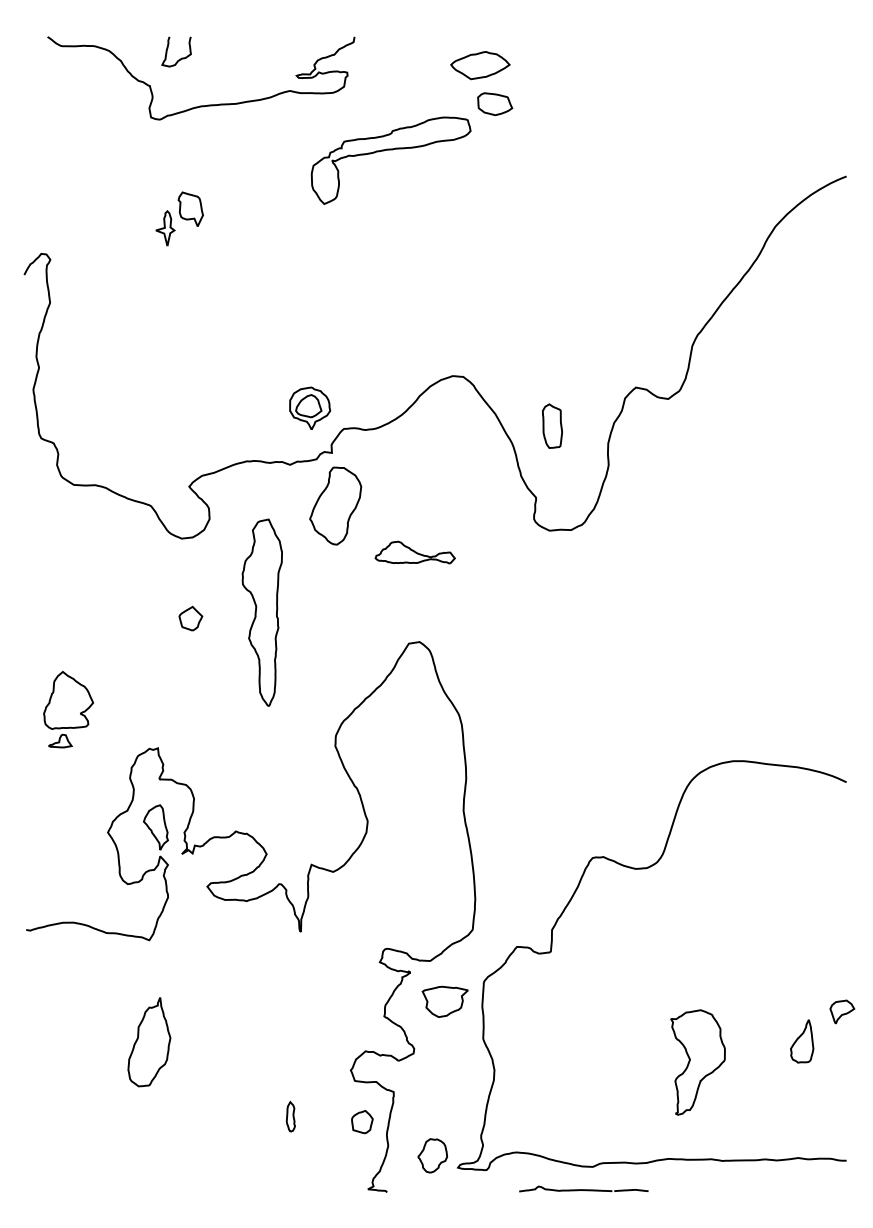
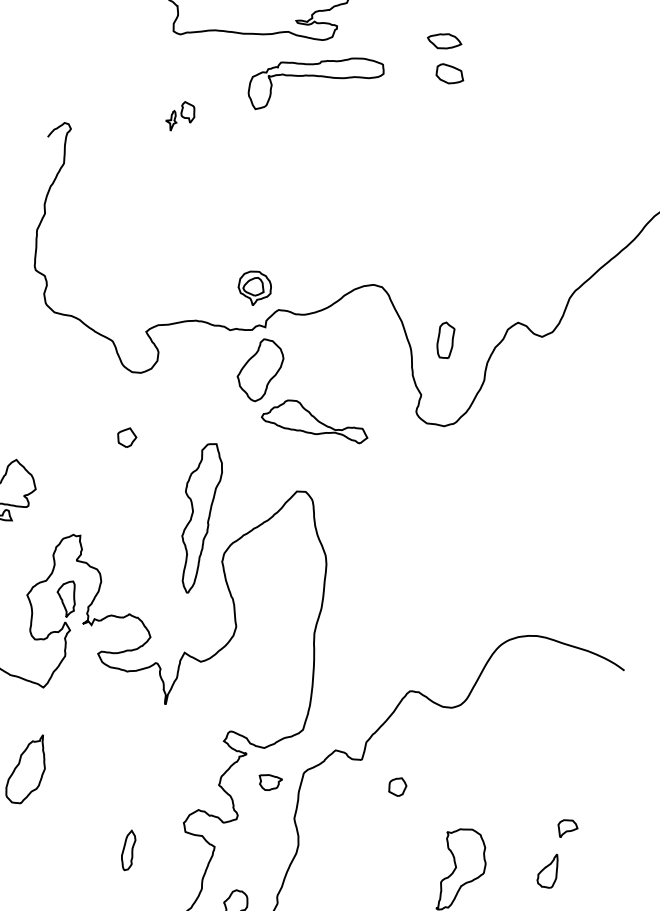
part: (480, 65) -> (444, 41), size x0.71
part: (390, 150) -> (316, 76), moved
part: (179, 218) -> (180, 116), size x0.71
part: (415, 552) -> (316, 419), size x1.67
part: (261, 612) -> (196, 517), moved
part: (445, 1001) -> (270, 782), size x0.62
part: (842, 1011) -> (567, 828), moved
part: (290, 1116) -> (128, 850), size x1.67
part: (362, 1122) -> (397, 787), moved

